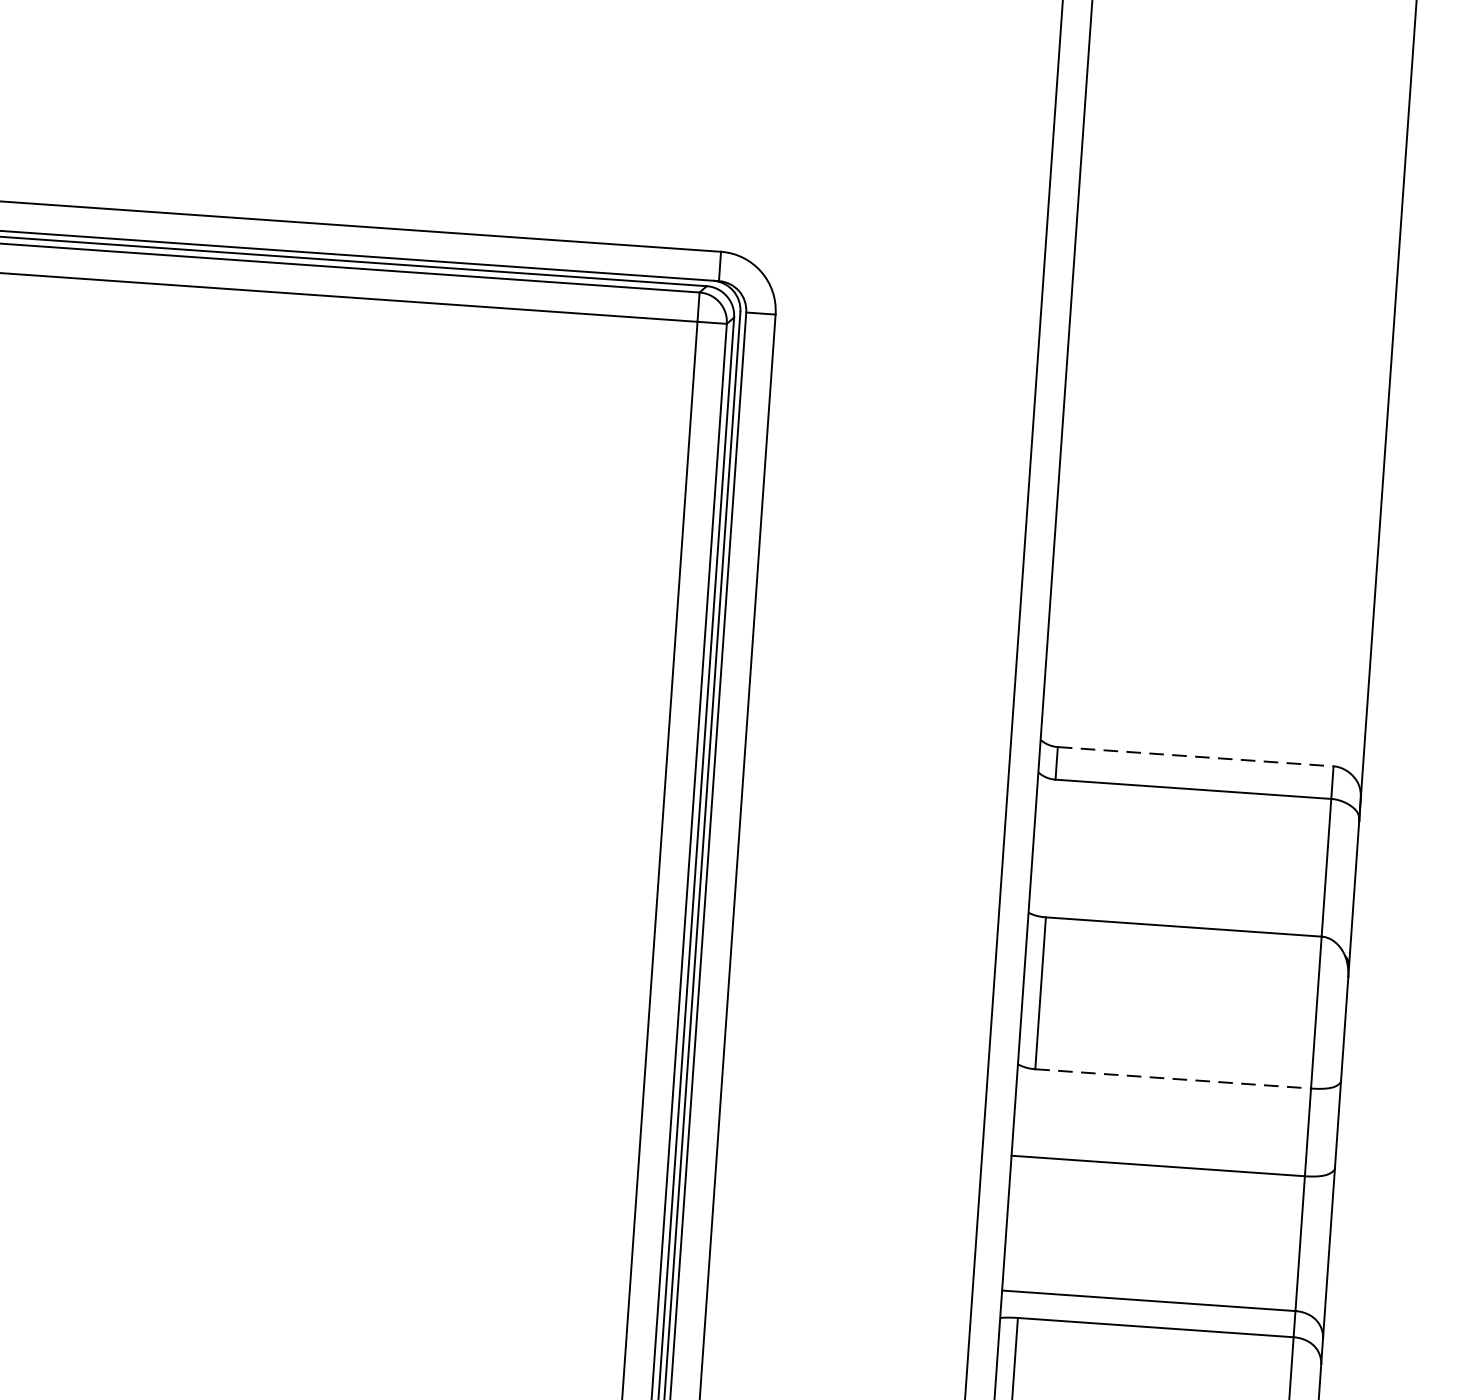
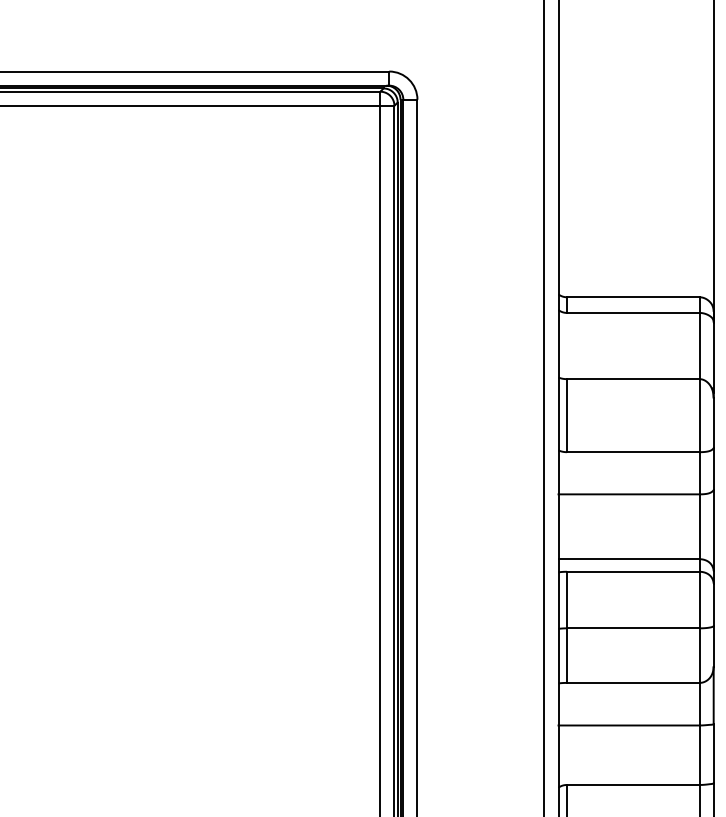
line: (1196, 757) -> (633, 297), dashed -> solid
line: (1173, 1079) -> (633, 452), dashed -> solid

